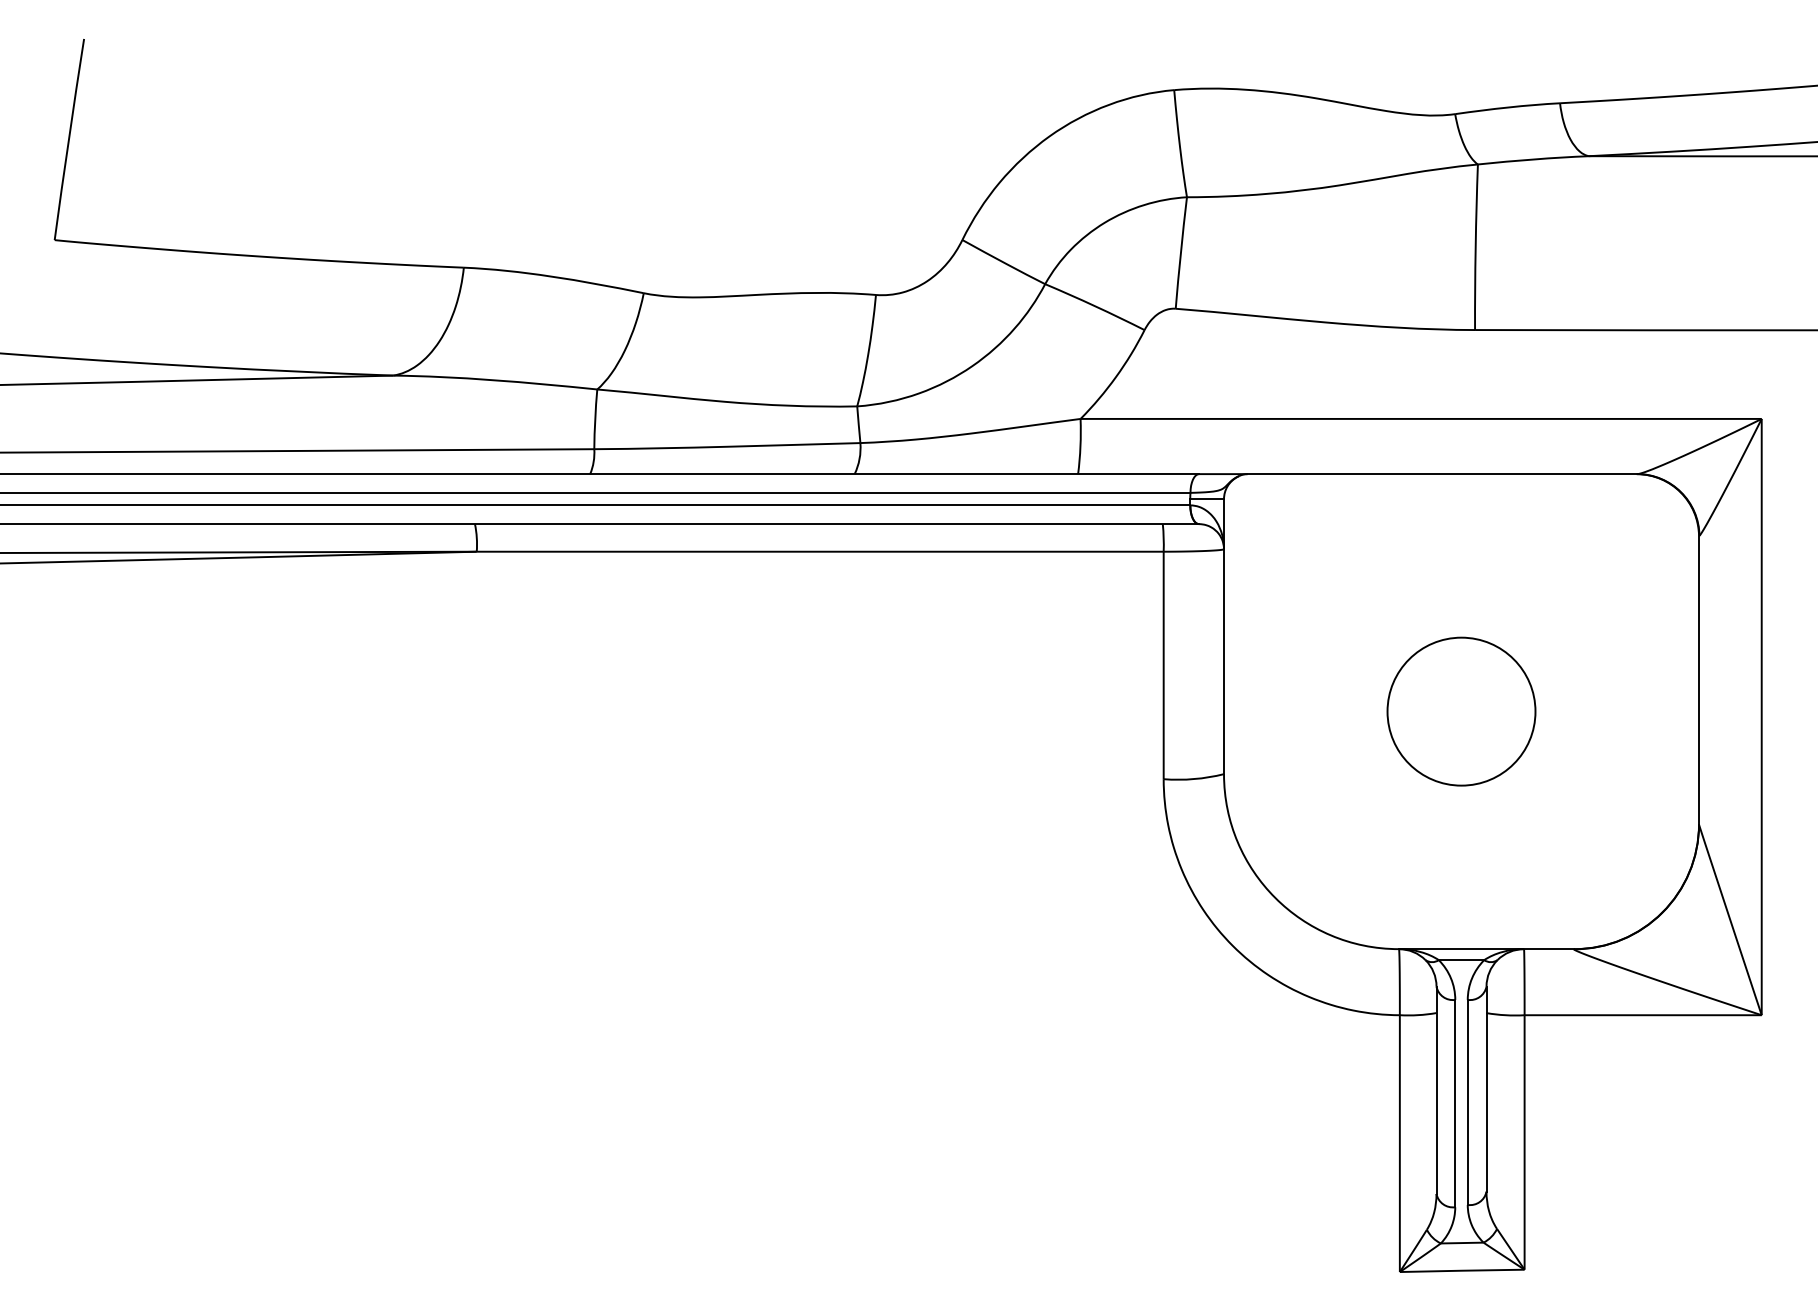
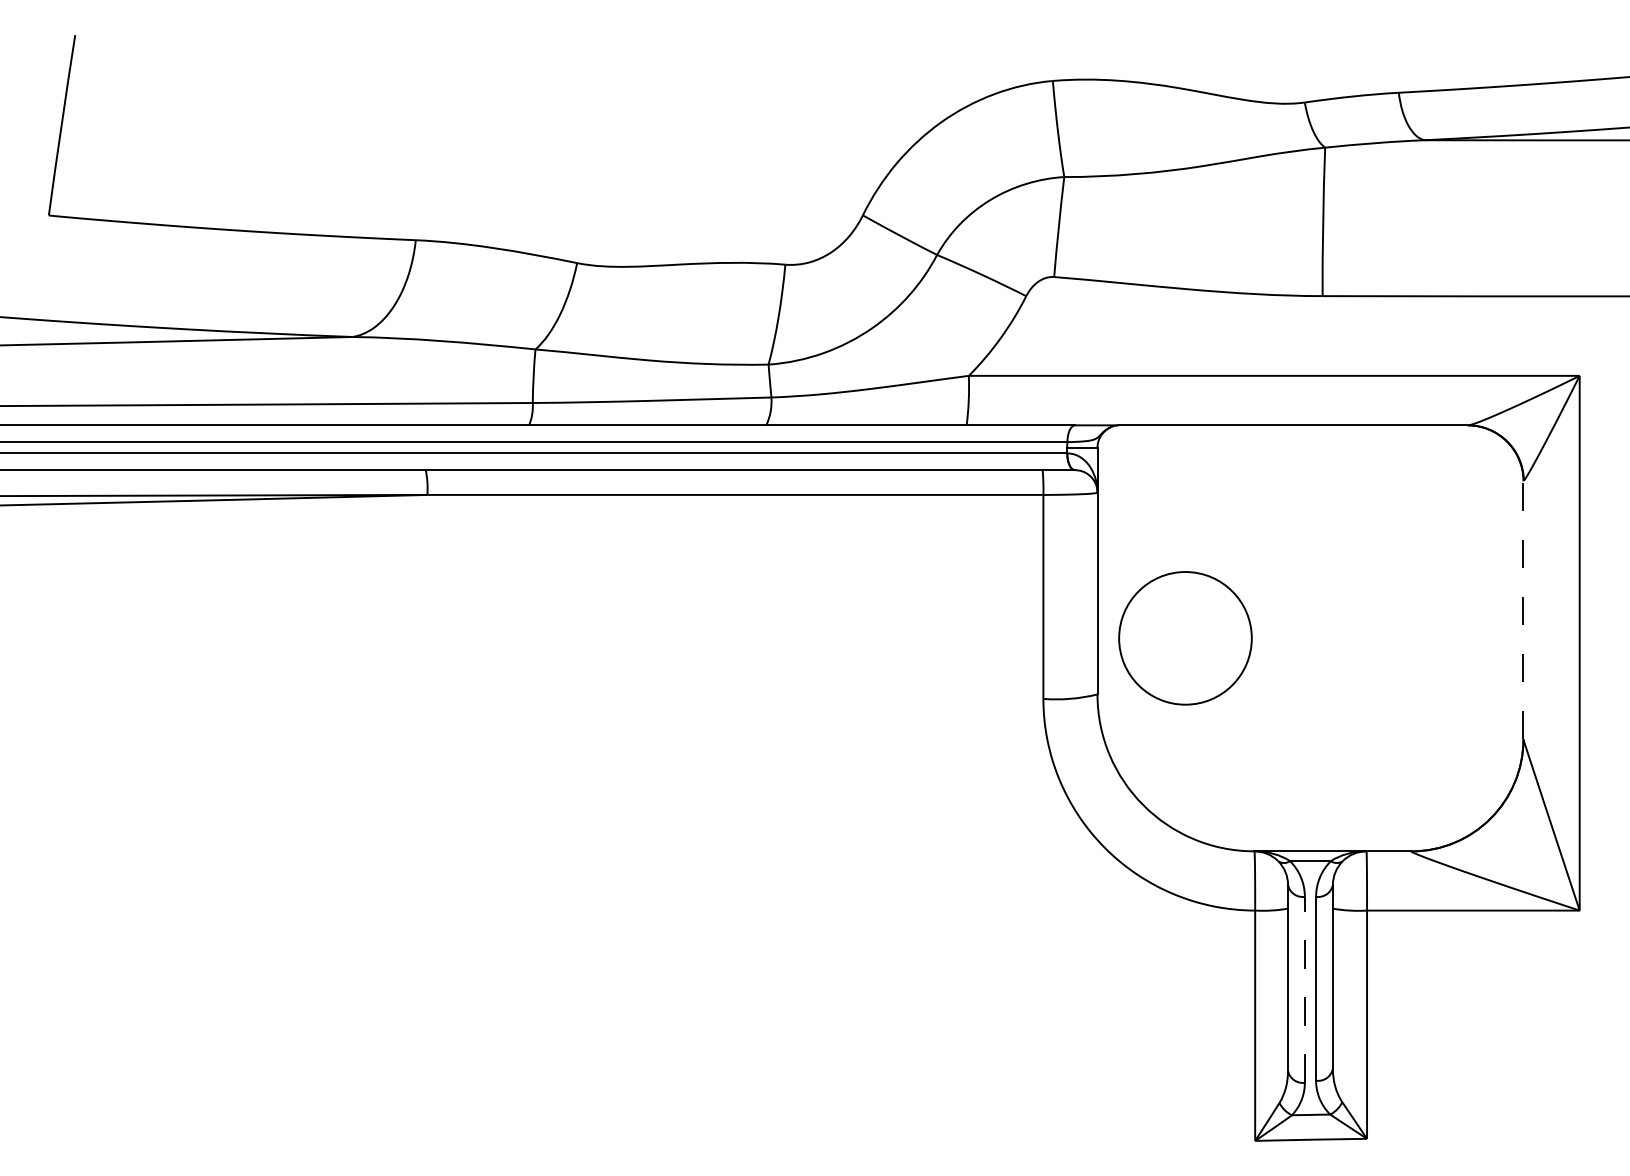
line: (1699, 680) -> (1523, 610), solid -> dashed
circle: (1461, 711) -> (1185, 638), moved
line: (1454, 1103) -> (1304, 989), solid -> dashed

